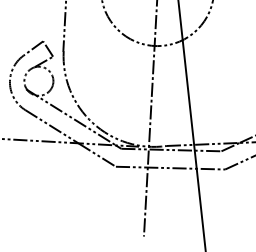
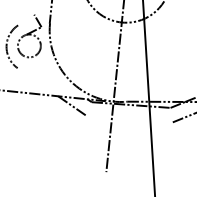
line: (33, 48) -> (26, 19), removed
line: (70, 117) -> (52, 75), removed
line: (51, 126) -> (37, 82), removed
line: (170, 167) -> (129, 118), removed

